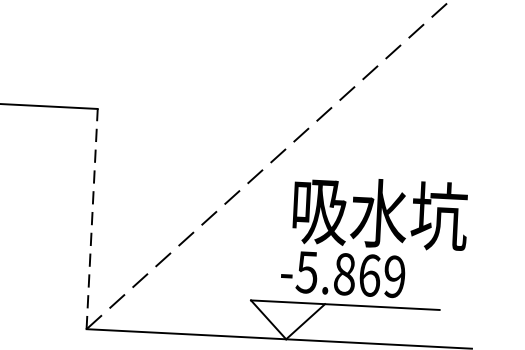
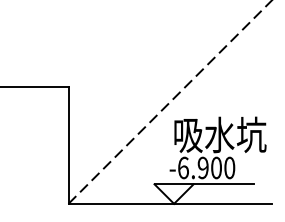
line: (92, 218) -> (68, 145), dashed -> solid
text: (350, 273) -> (206, 167), -5.869 -> -6.900

